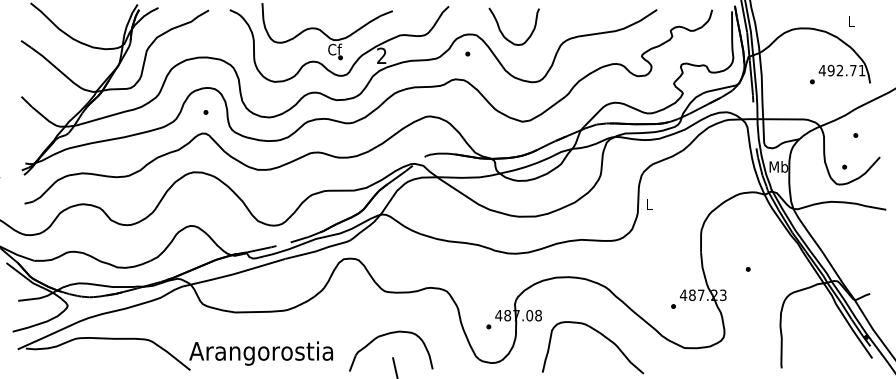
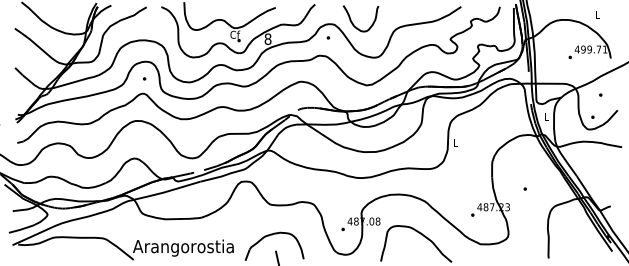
text: (381, 55) -> (267, 38), 2 -> 8
text: (839, 70) -> (589, 49), 492.71 -> 499.71
text: (778, 166) -> (546, 116), Mb -> L

